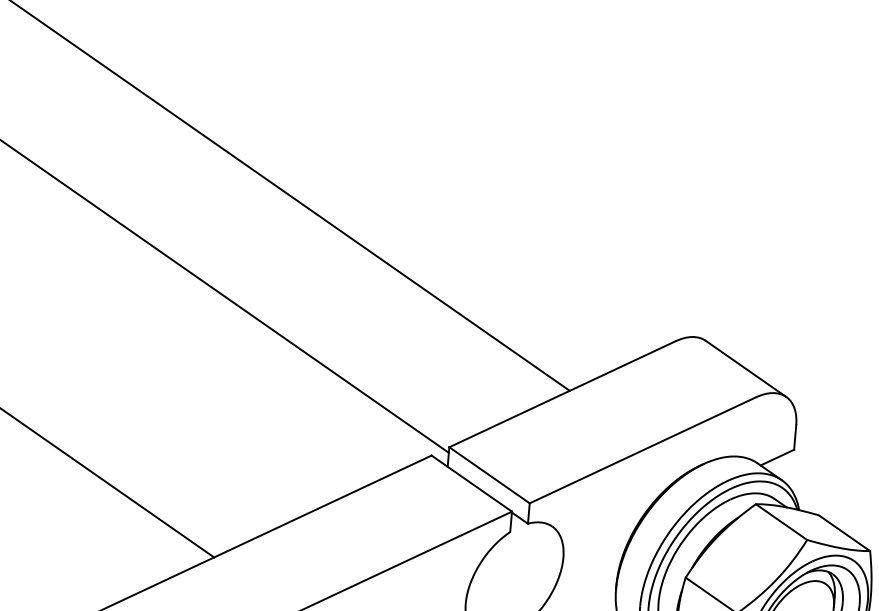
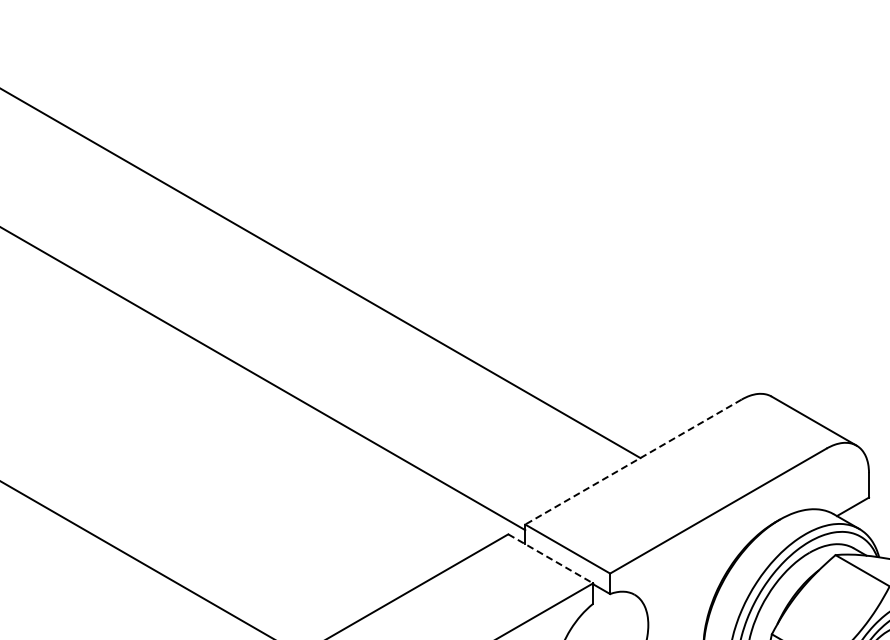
line: (562, 394) -> (633, 462), solid -> dashed
line: (472, 484) -> (551, 559), solid -> dashed

